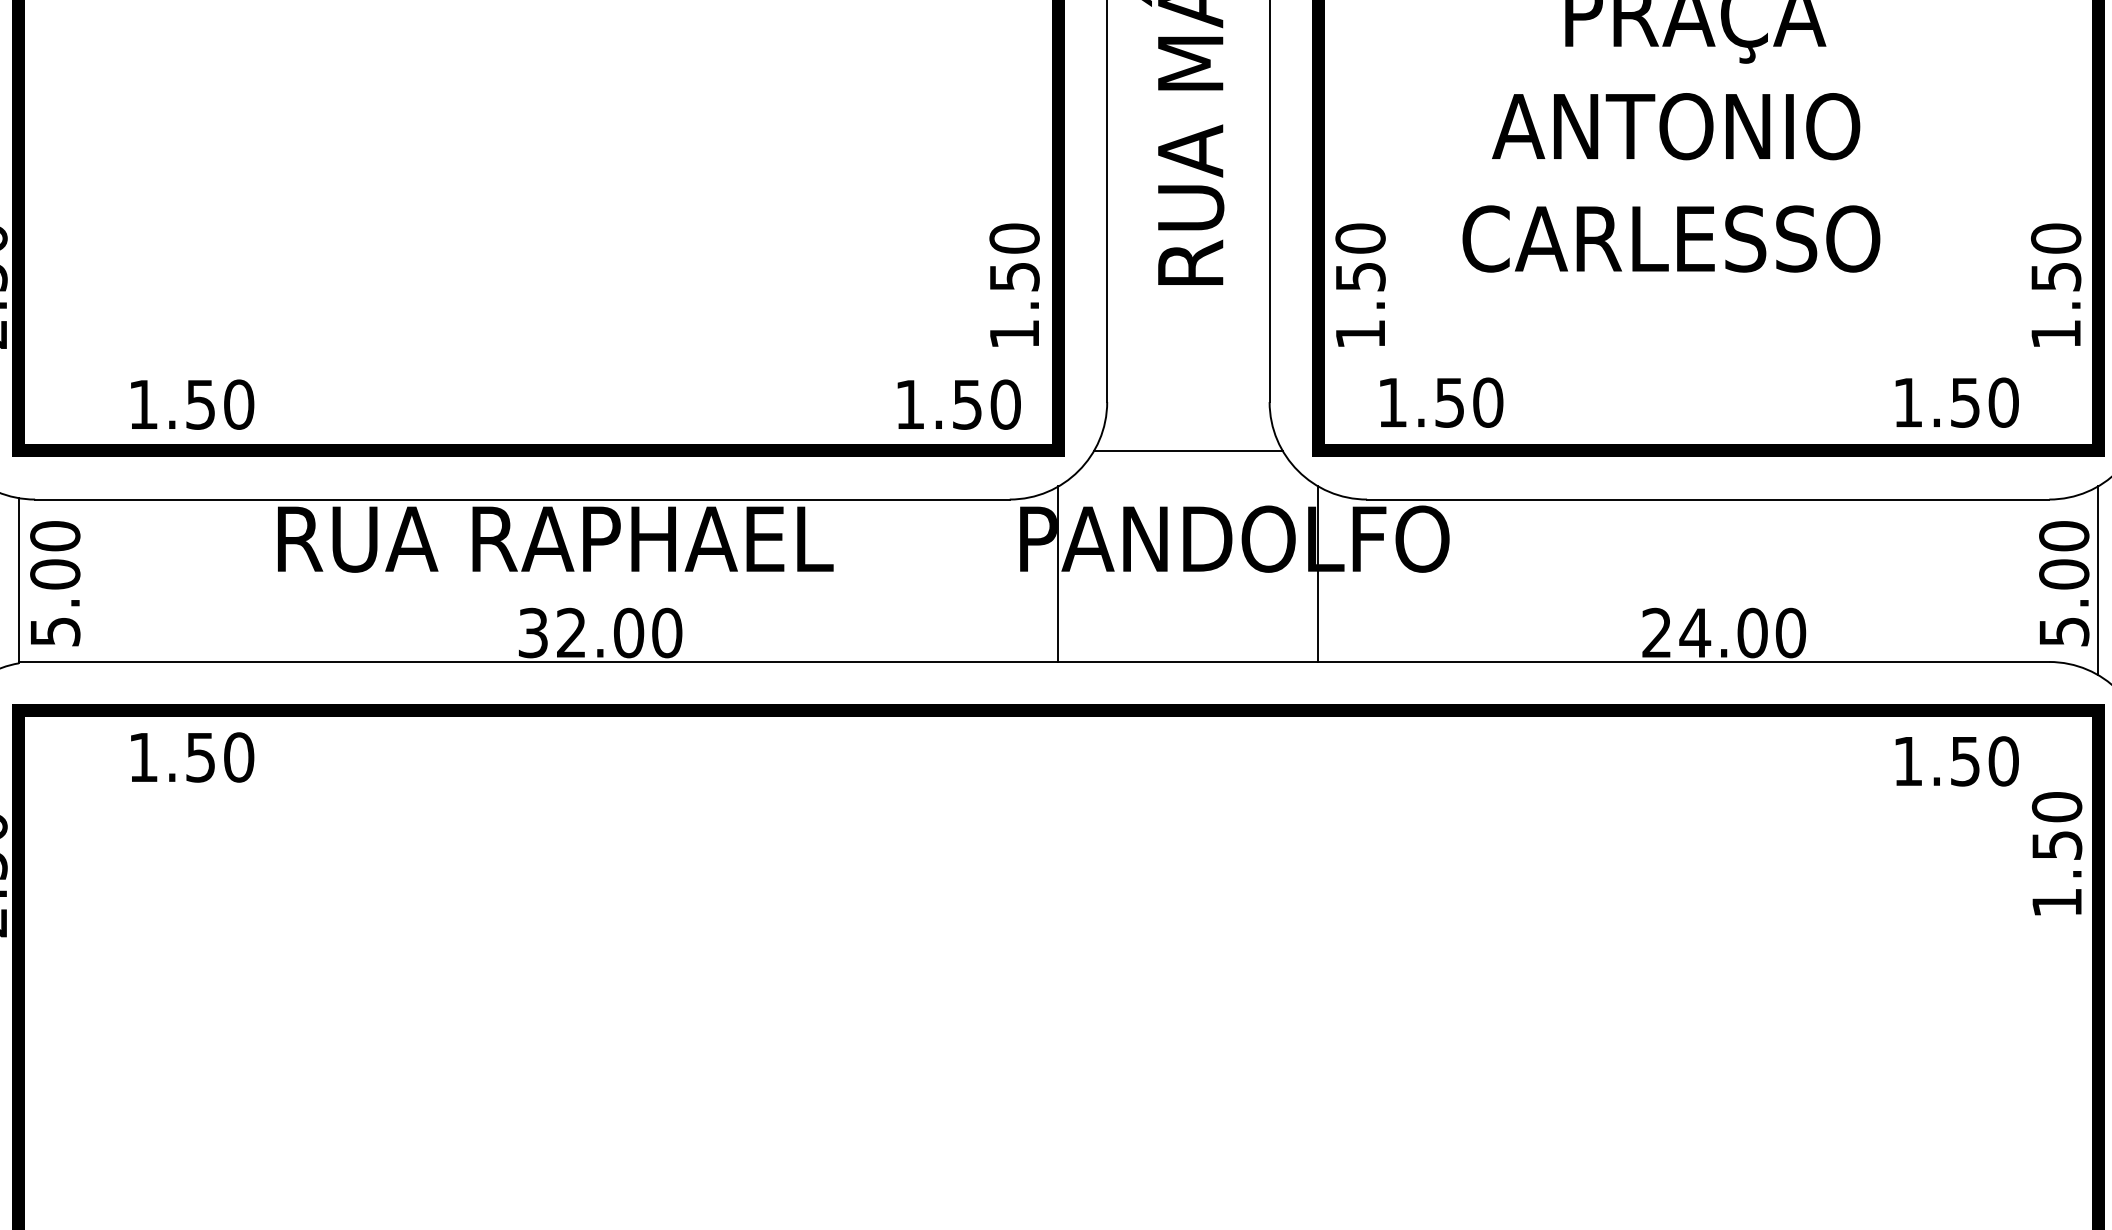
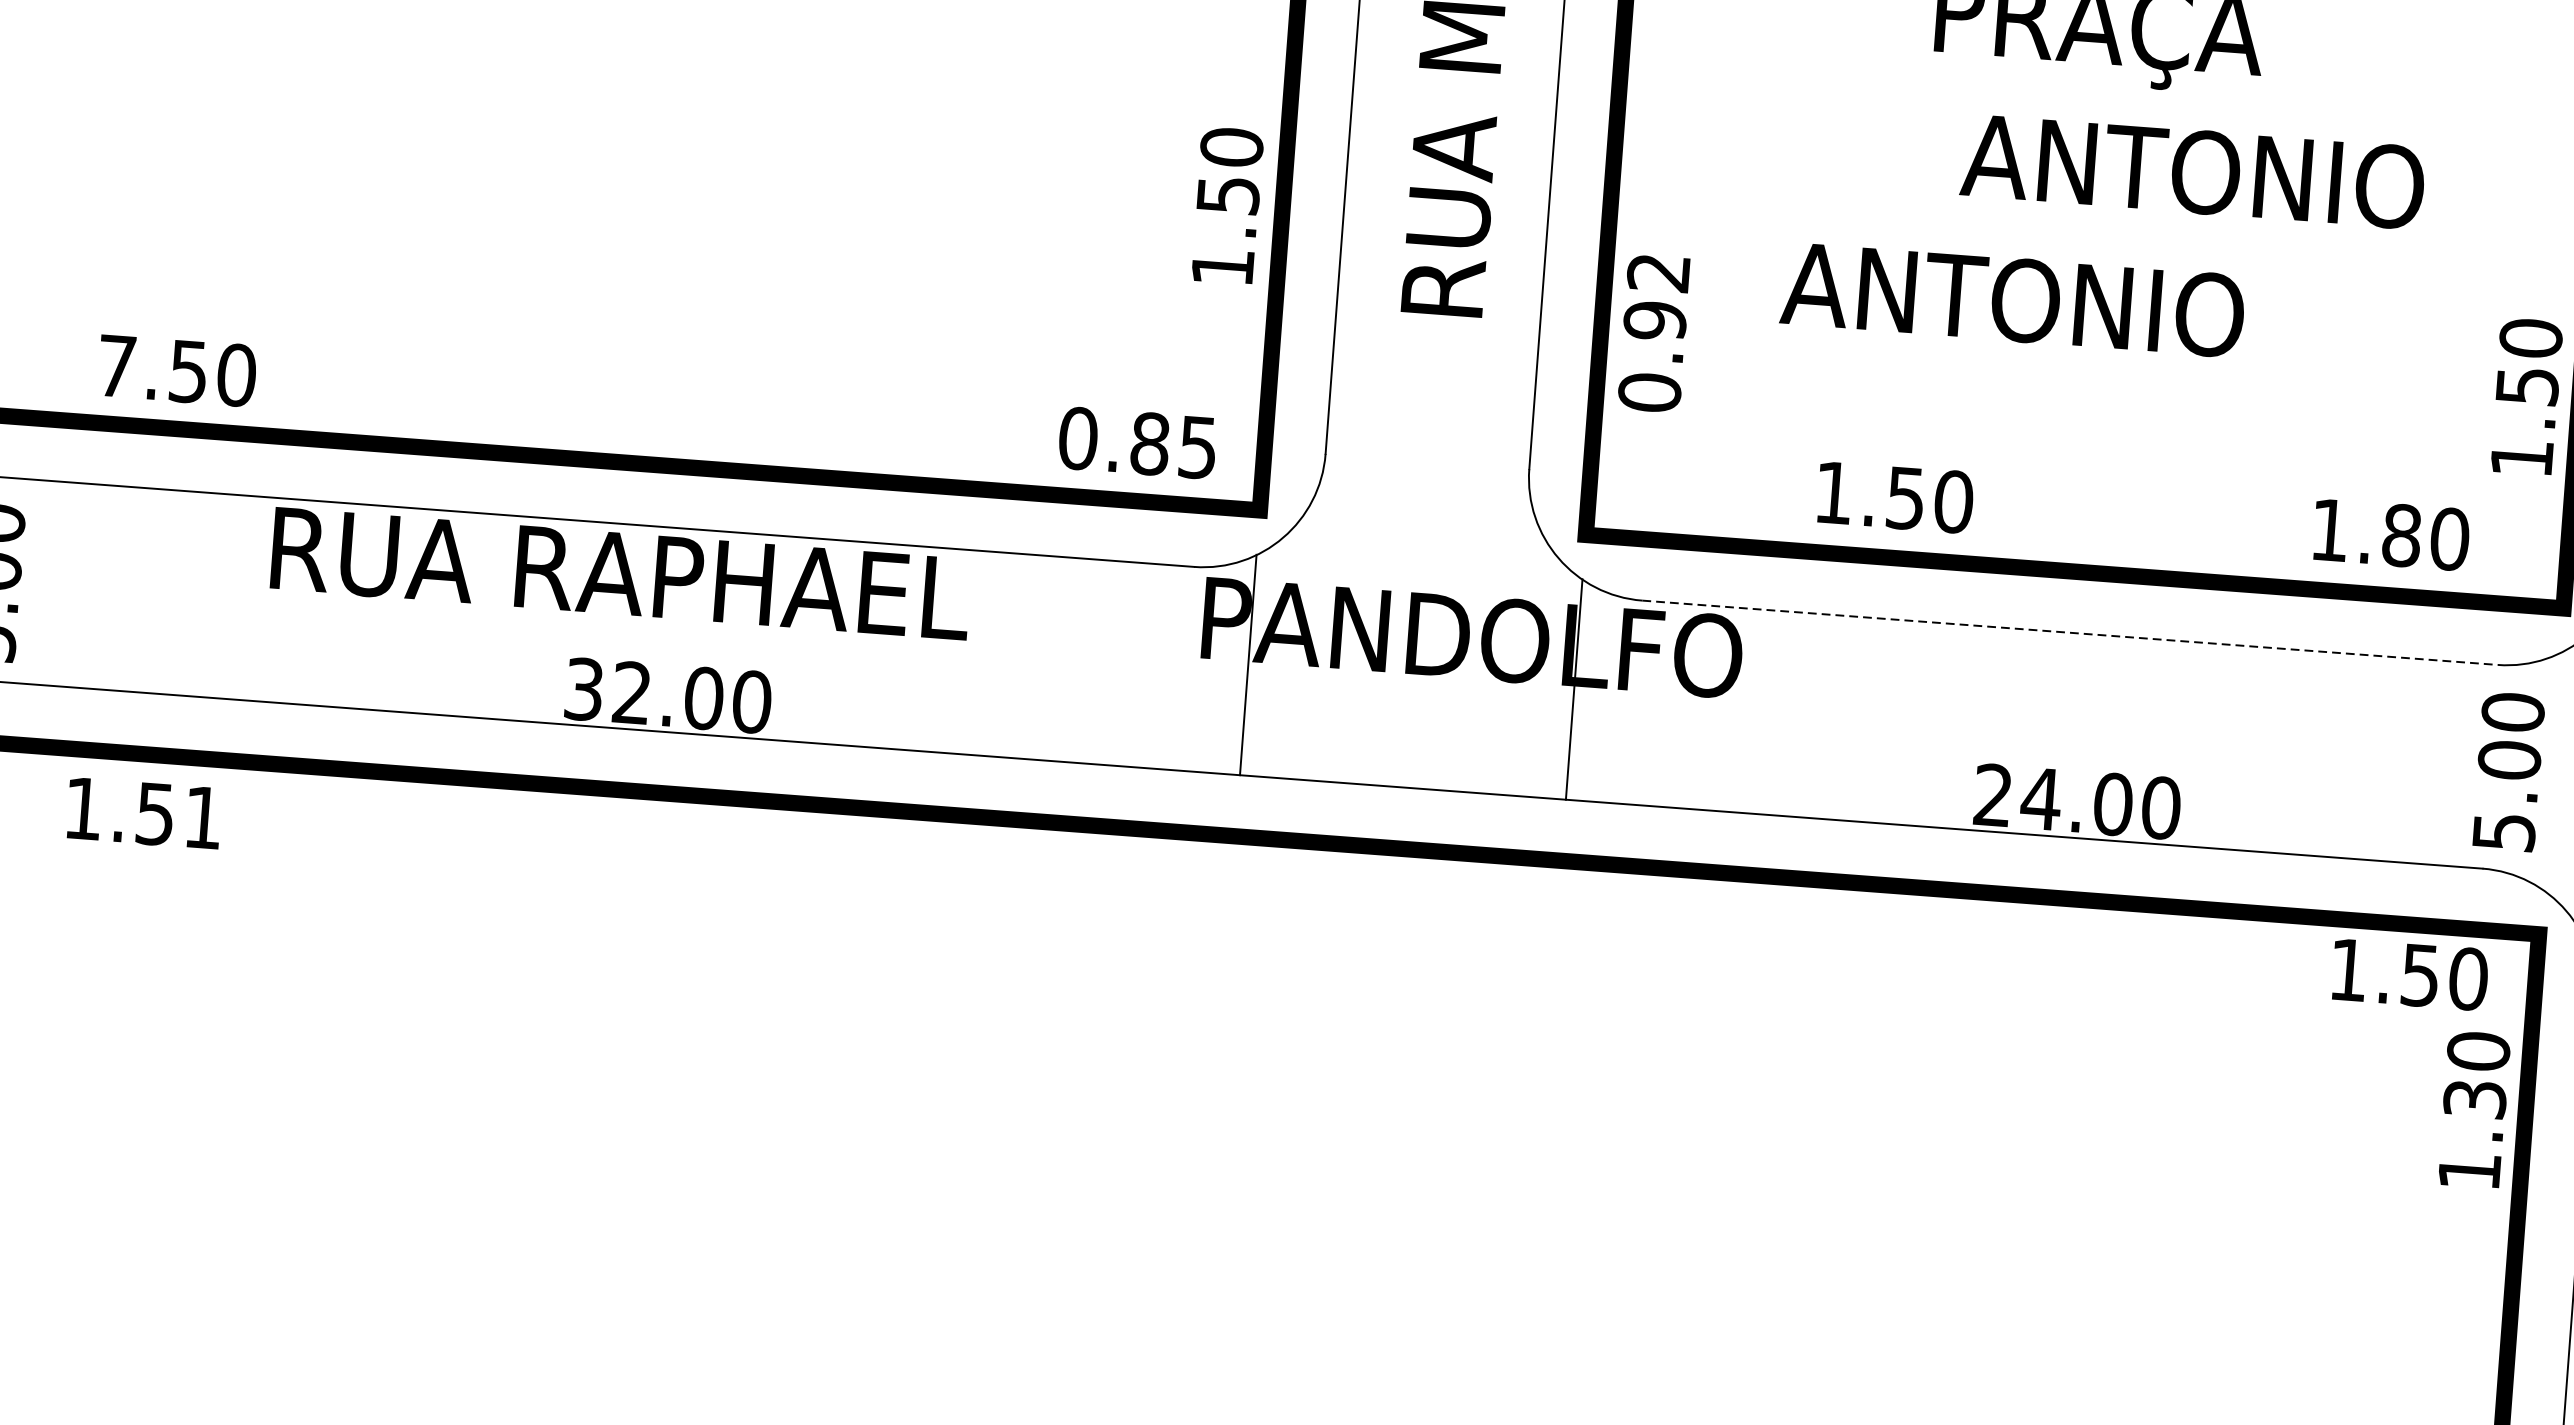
text: (1676, 126) -> (2193, 171), moved
text: (1669, 238) -> (2046, 301), CARLESSO -> ANTONIO
text: (1014, 284) -> (1227, 204), moved
text: (1360, 286) -> (1654, 332), 1.50 -> 0.92
text: (1441, 402) -> (1895, 497), moved
text: (1965, 402) -> (2401, 535), 1.50 -> 1.80
text: (143, 404) -> (116, 366), 1.50 -> 7.50
text: (957, 404) -> (1137, 442), 1.50 -> 0.85
line: (1188, 450) -> (1423, 522), removed
line: (1708, 499) -> (2070, 632), solid -> dashed
line: (2098, 580) -> (2551, 771), removed
text: (239, 757) -> (203, 817), 1.50 -> 1.51
text: (1956, 761) -> (2409, 974), moved
text: (2056, 845) -> (2474, 1099), 1.50 -> 1.30

